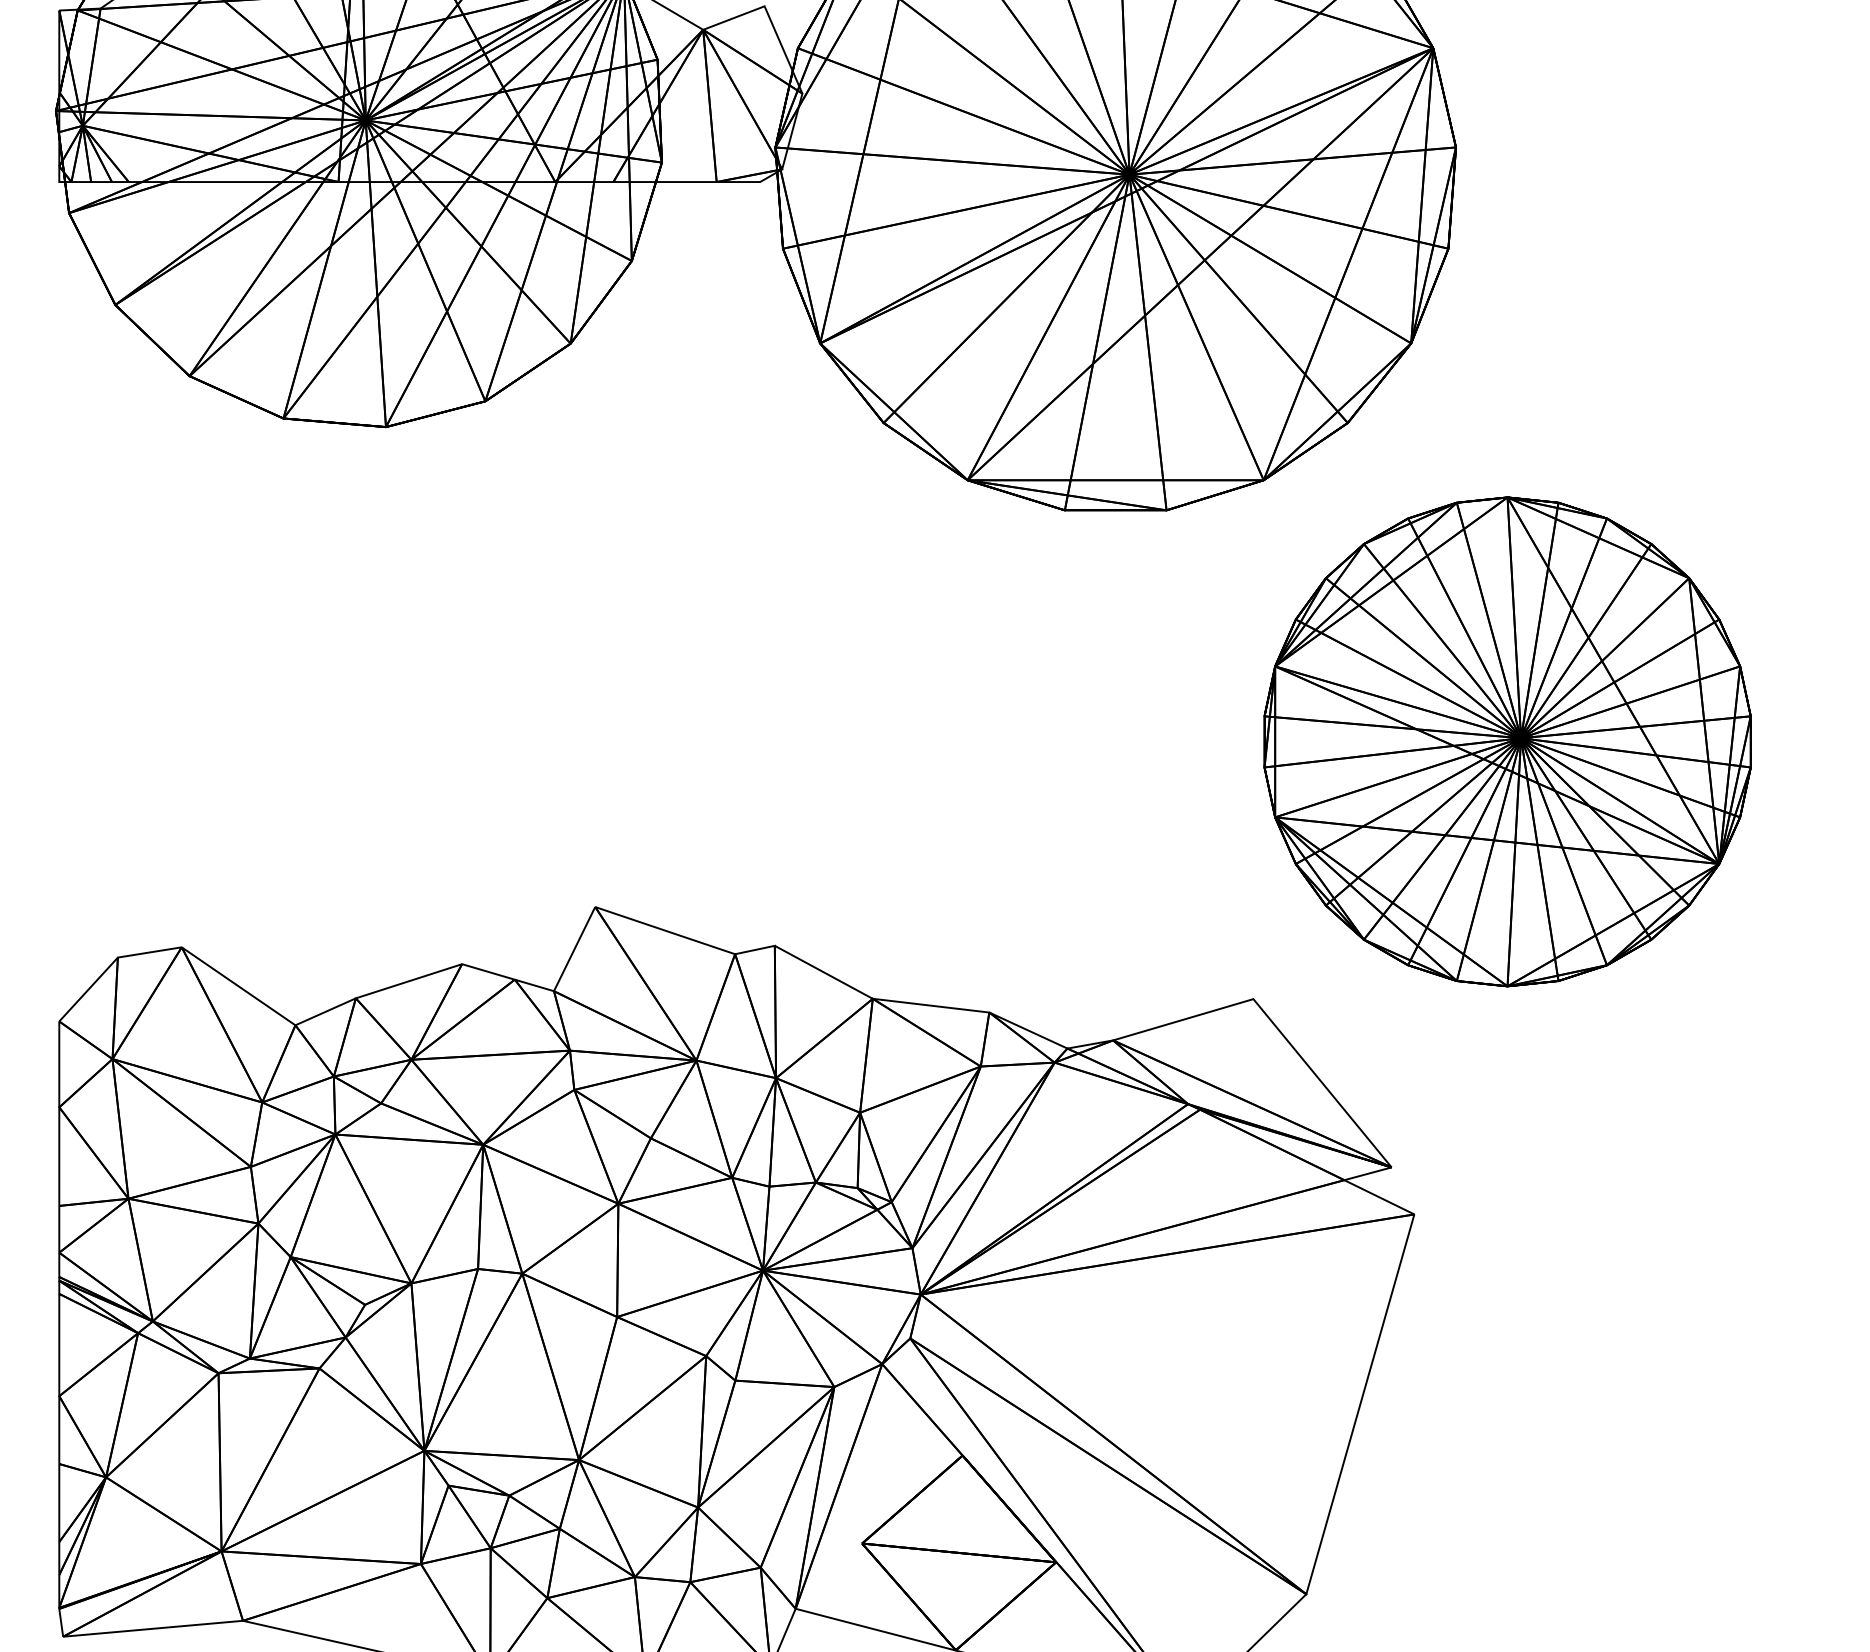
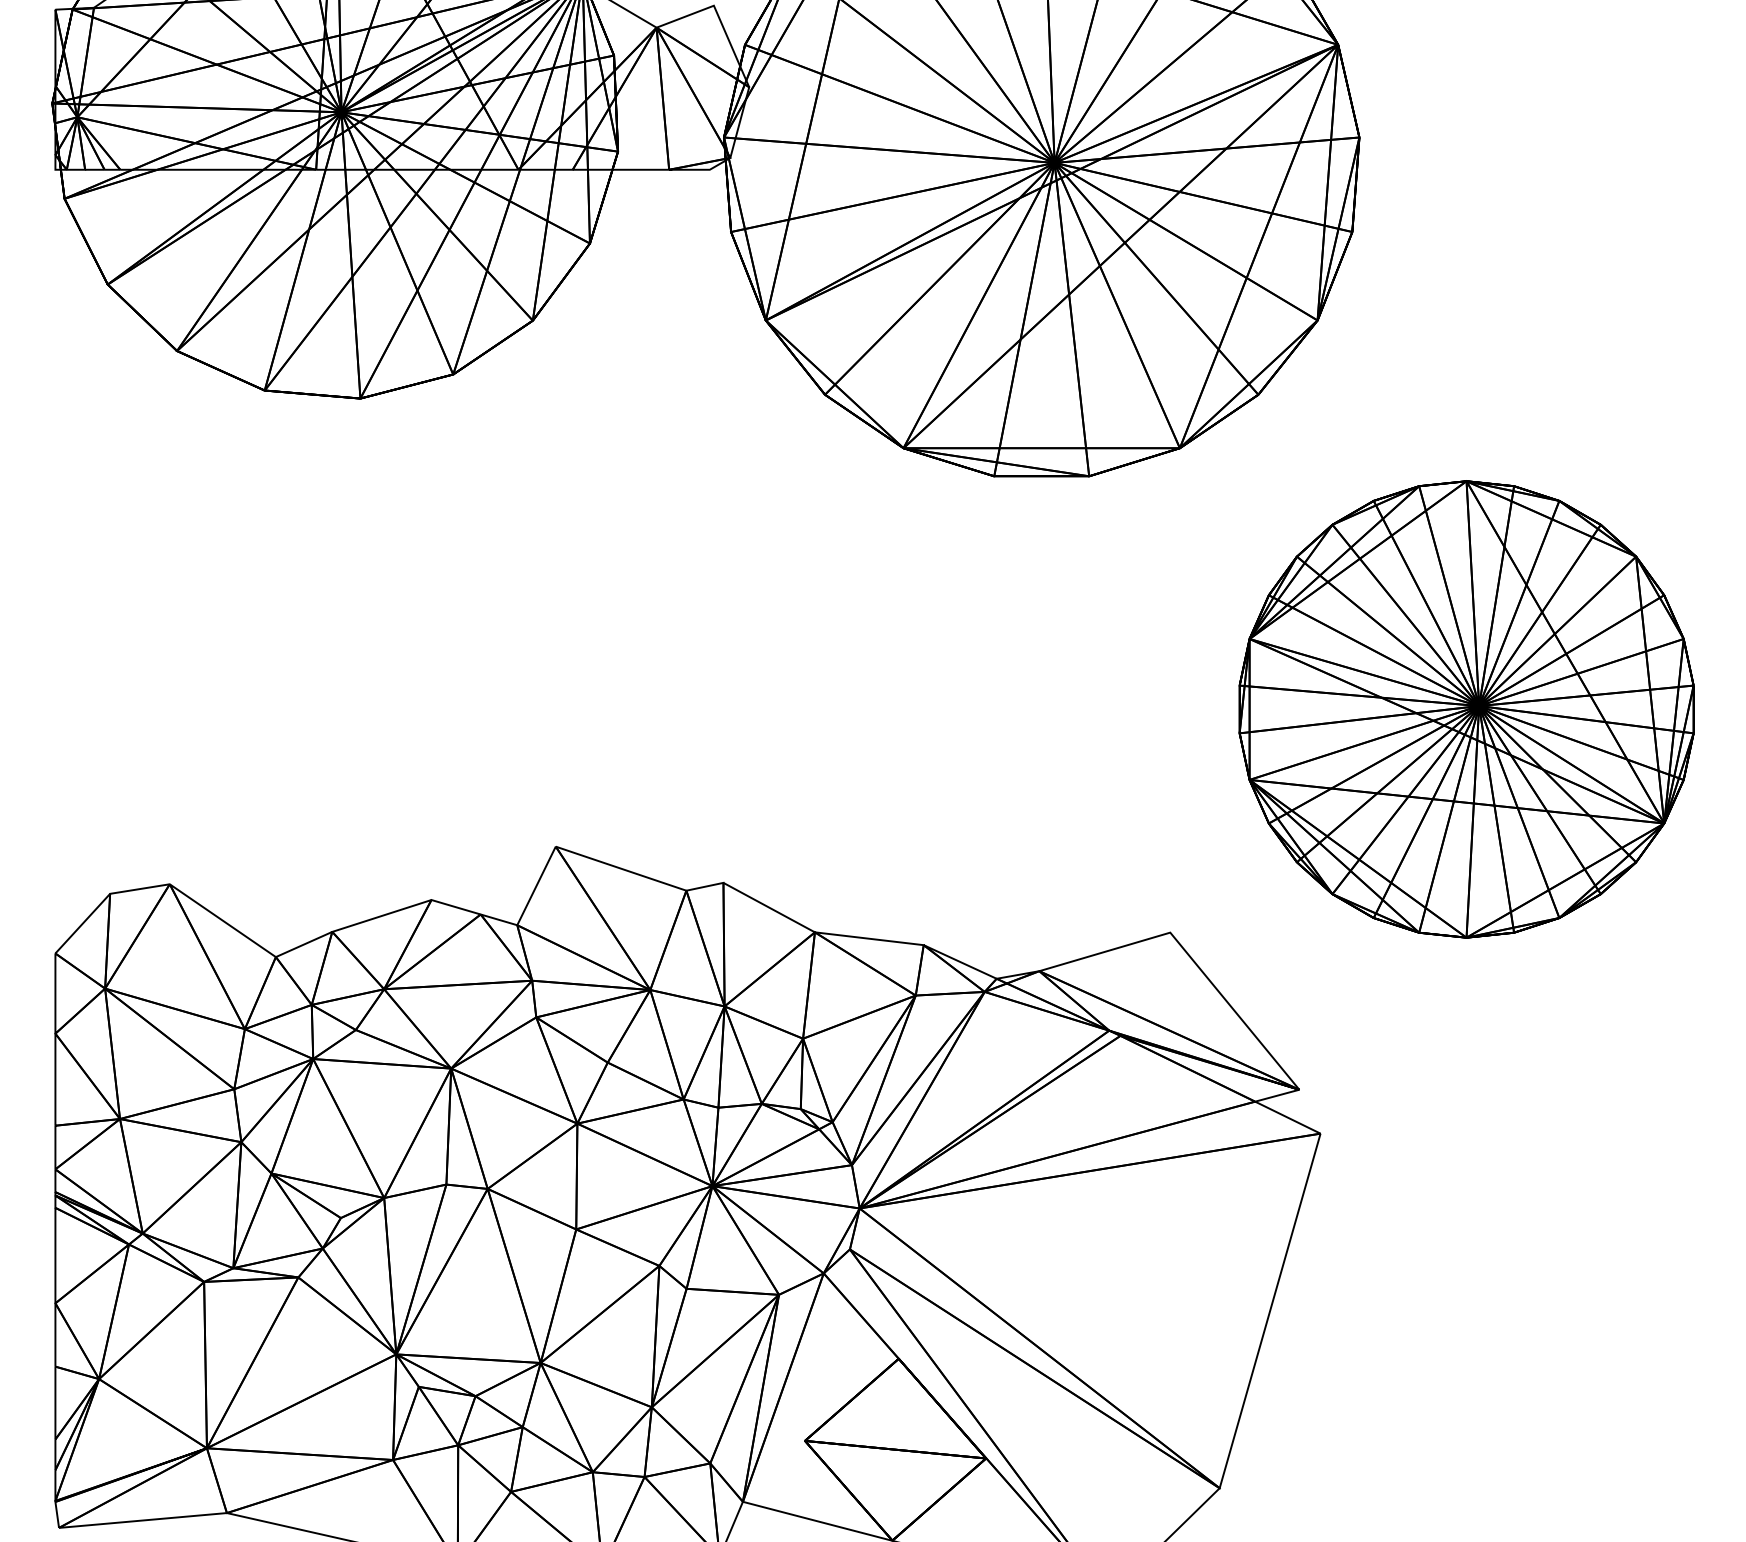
part: (1507, 741) -> (1466, 709), moved

